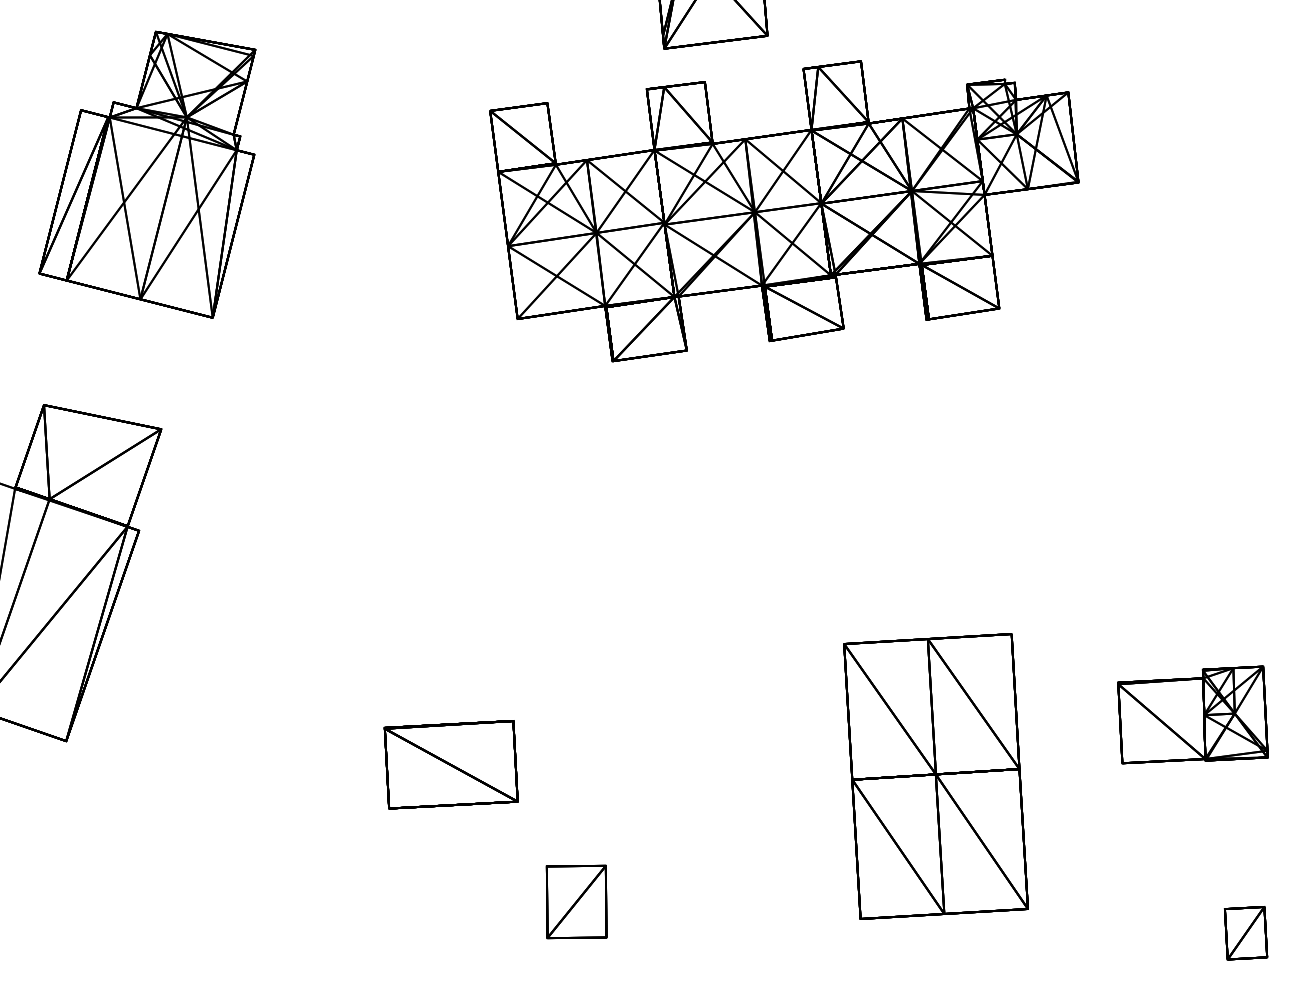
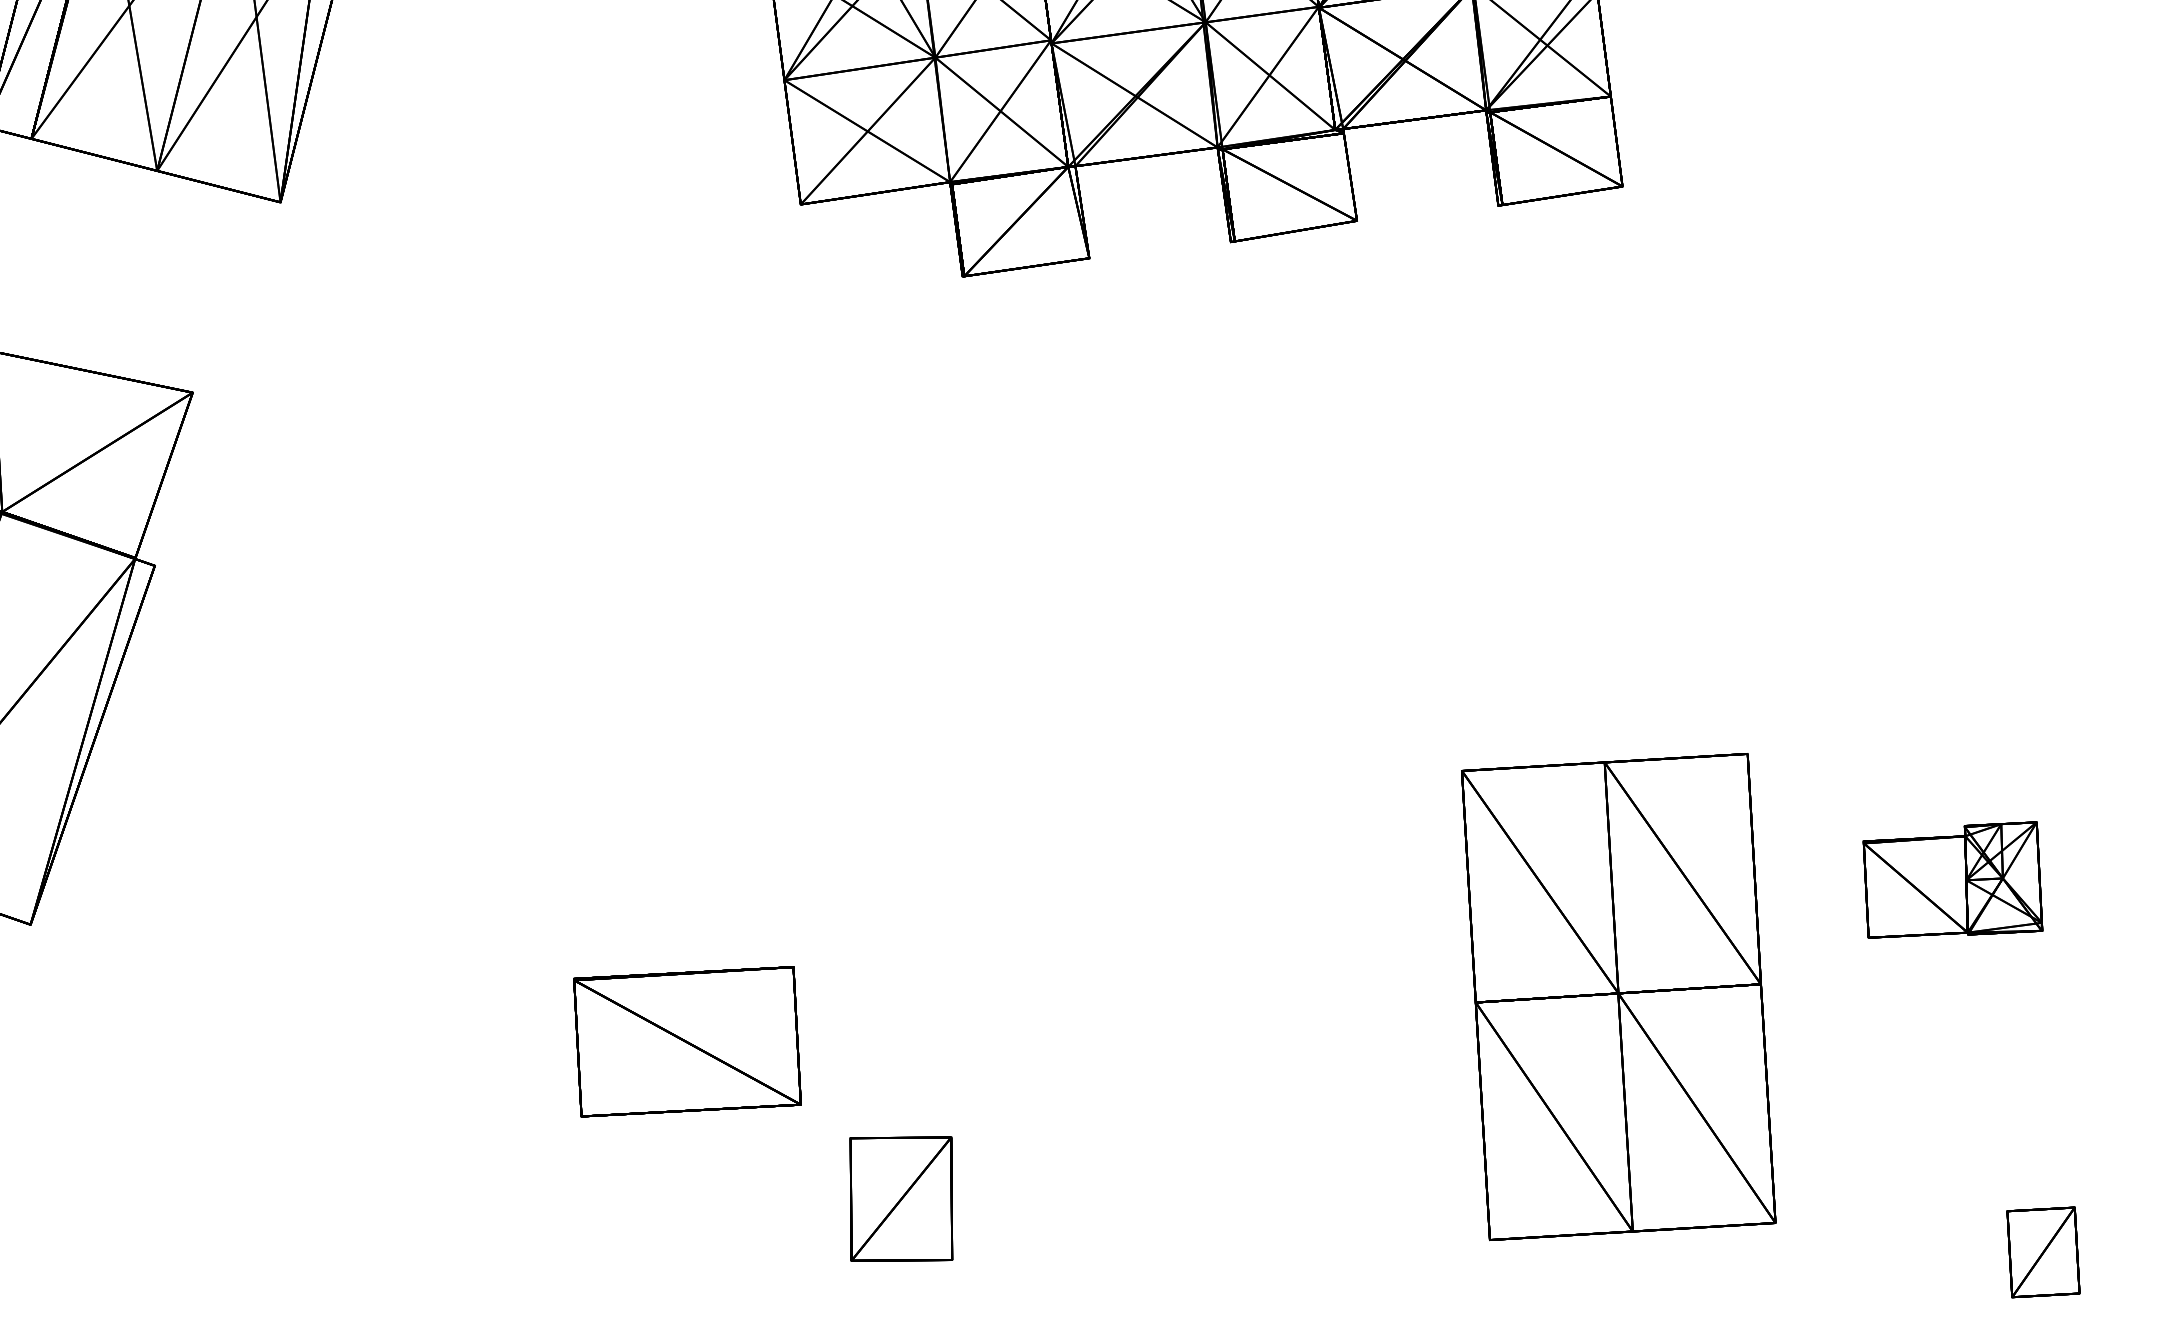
part: (1192, 714) -> (1952, 879), size x0.7
part: (450, 764) -> (686, 1041), moved
part: (935, 776) -> (1617, 996), moved

